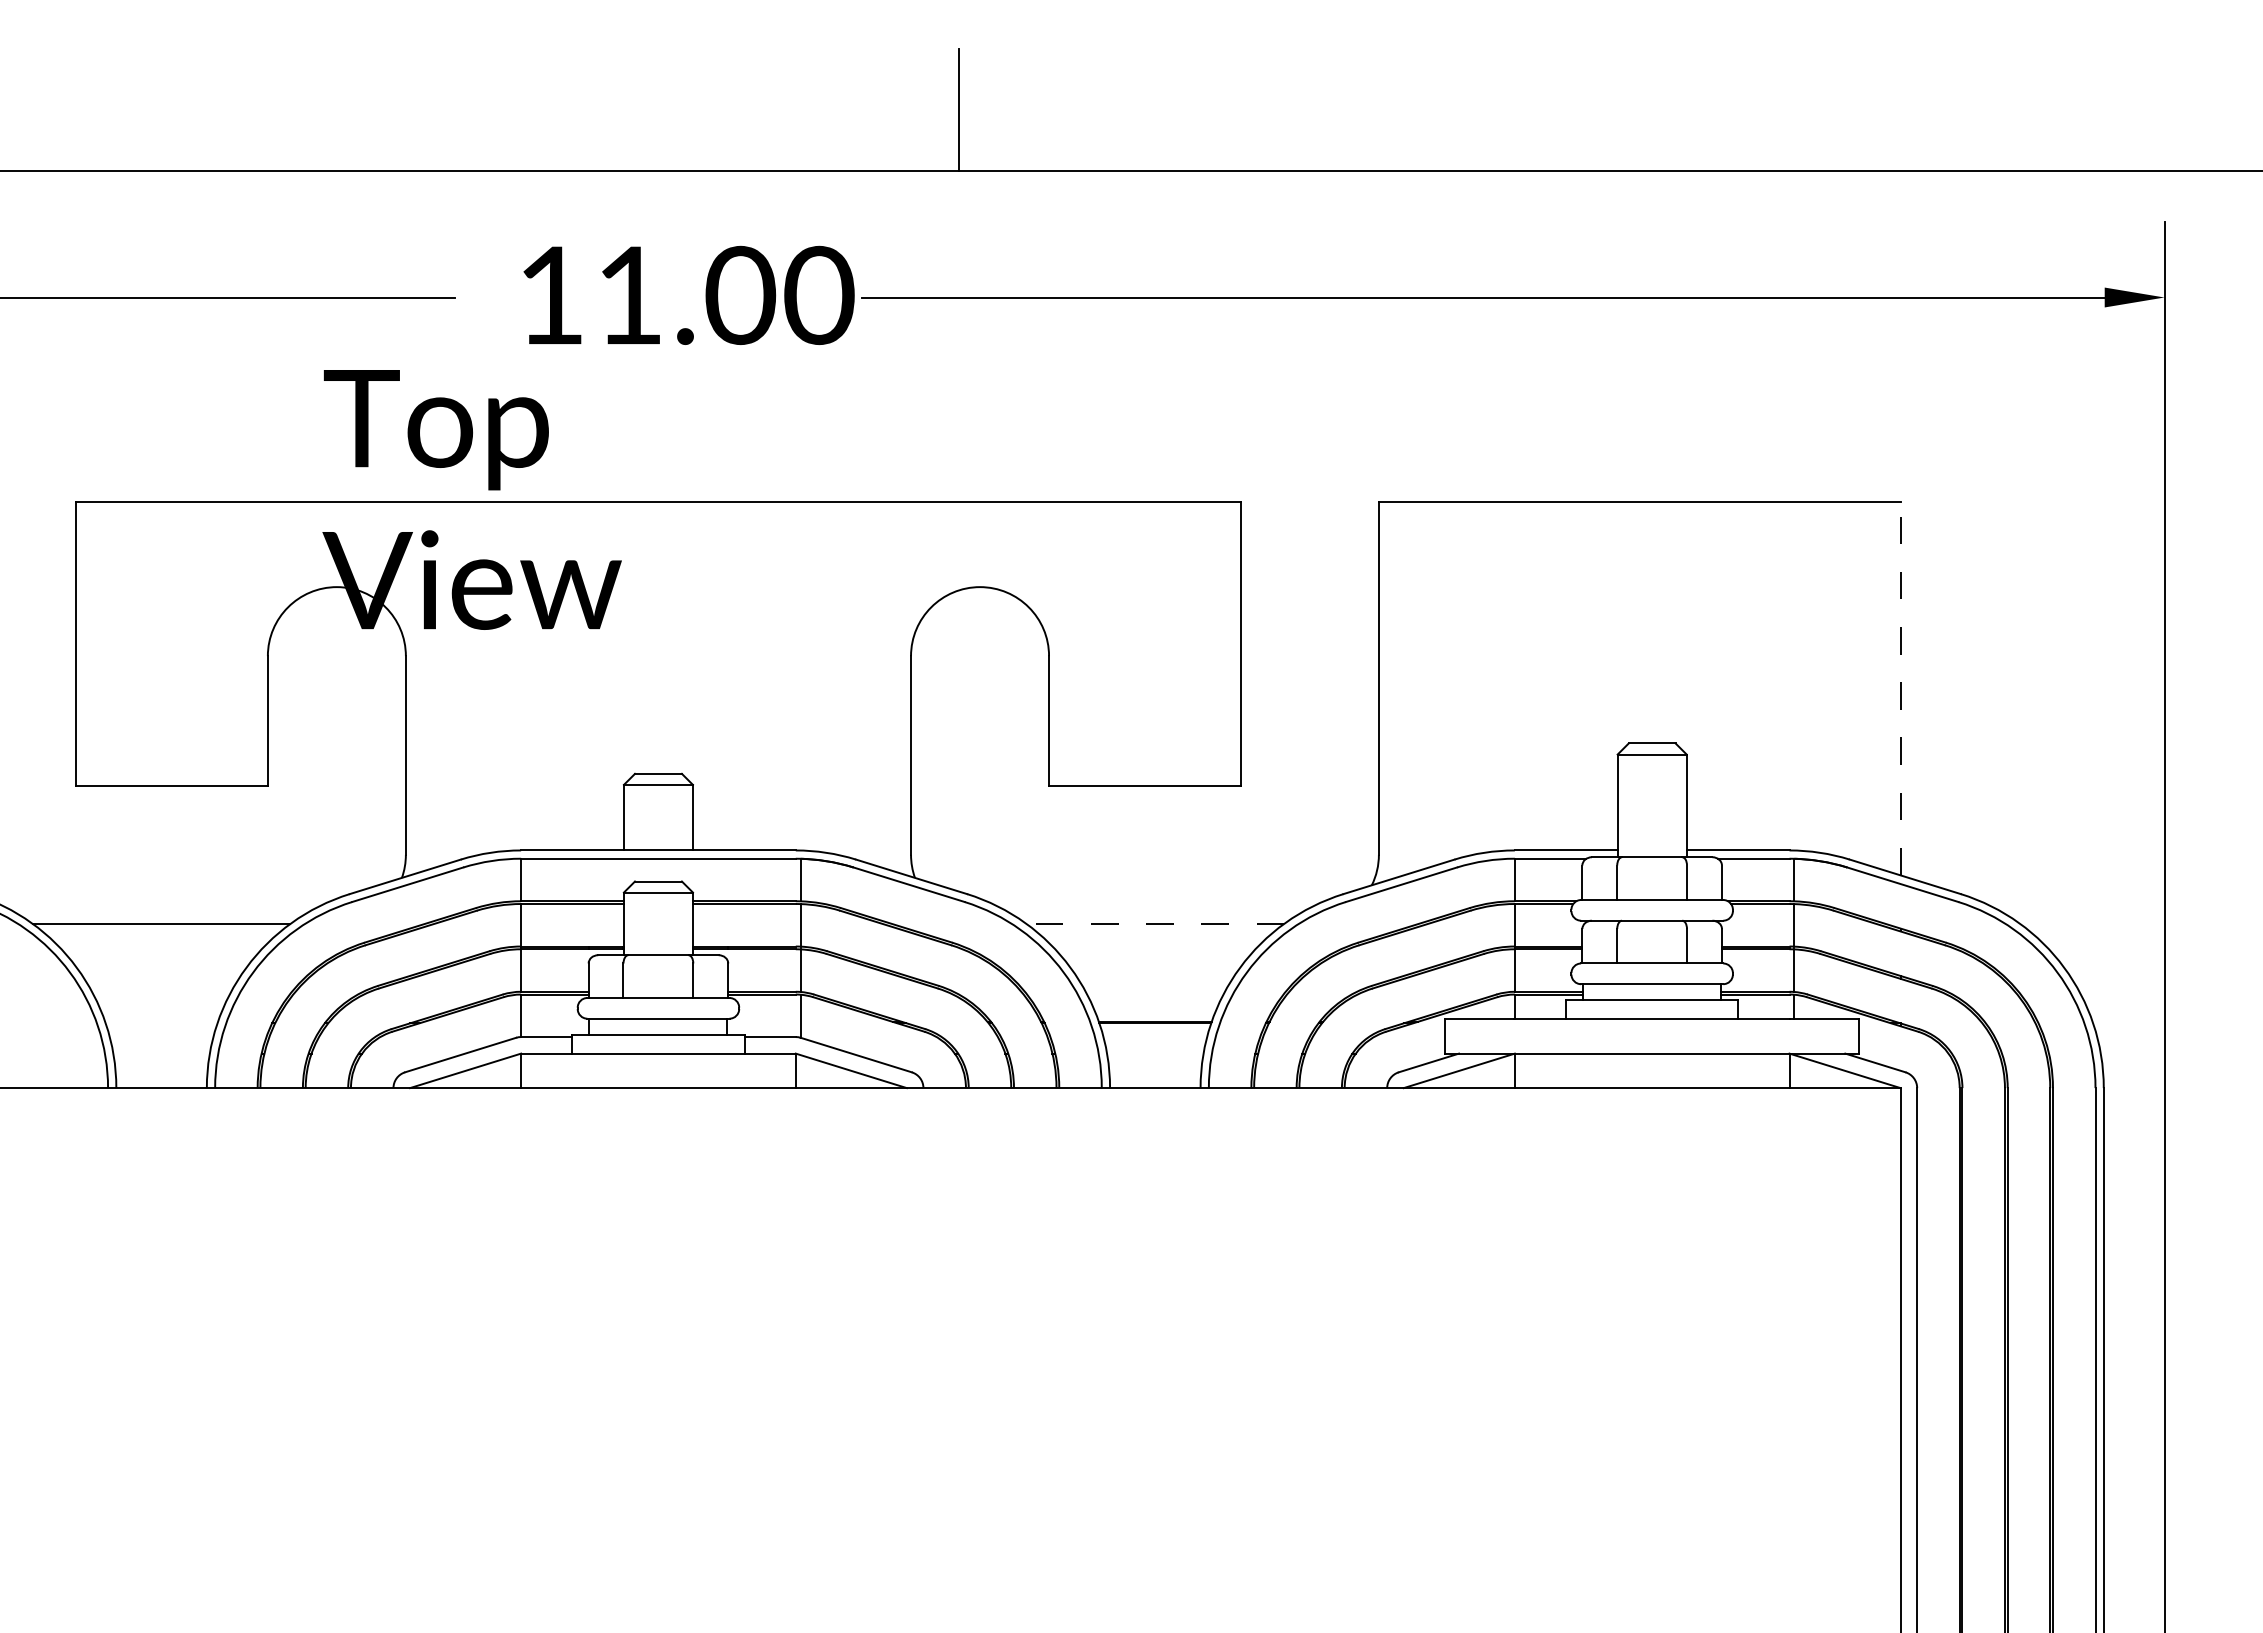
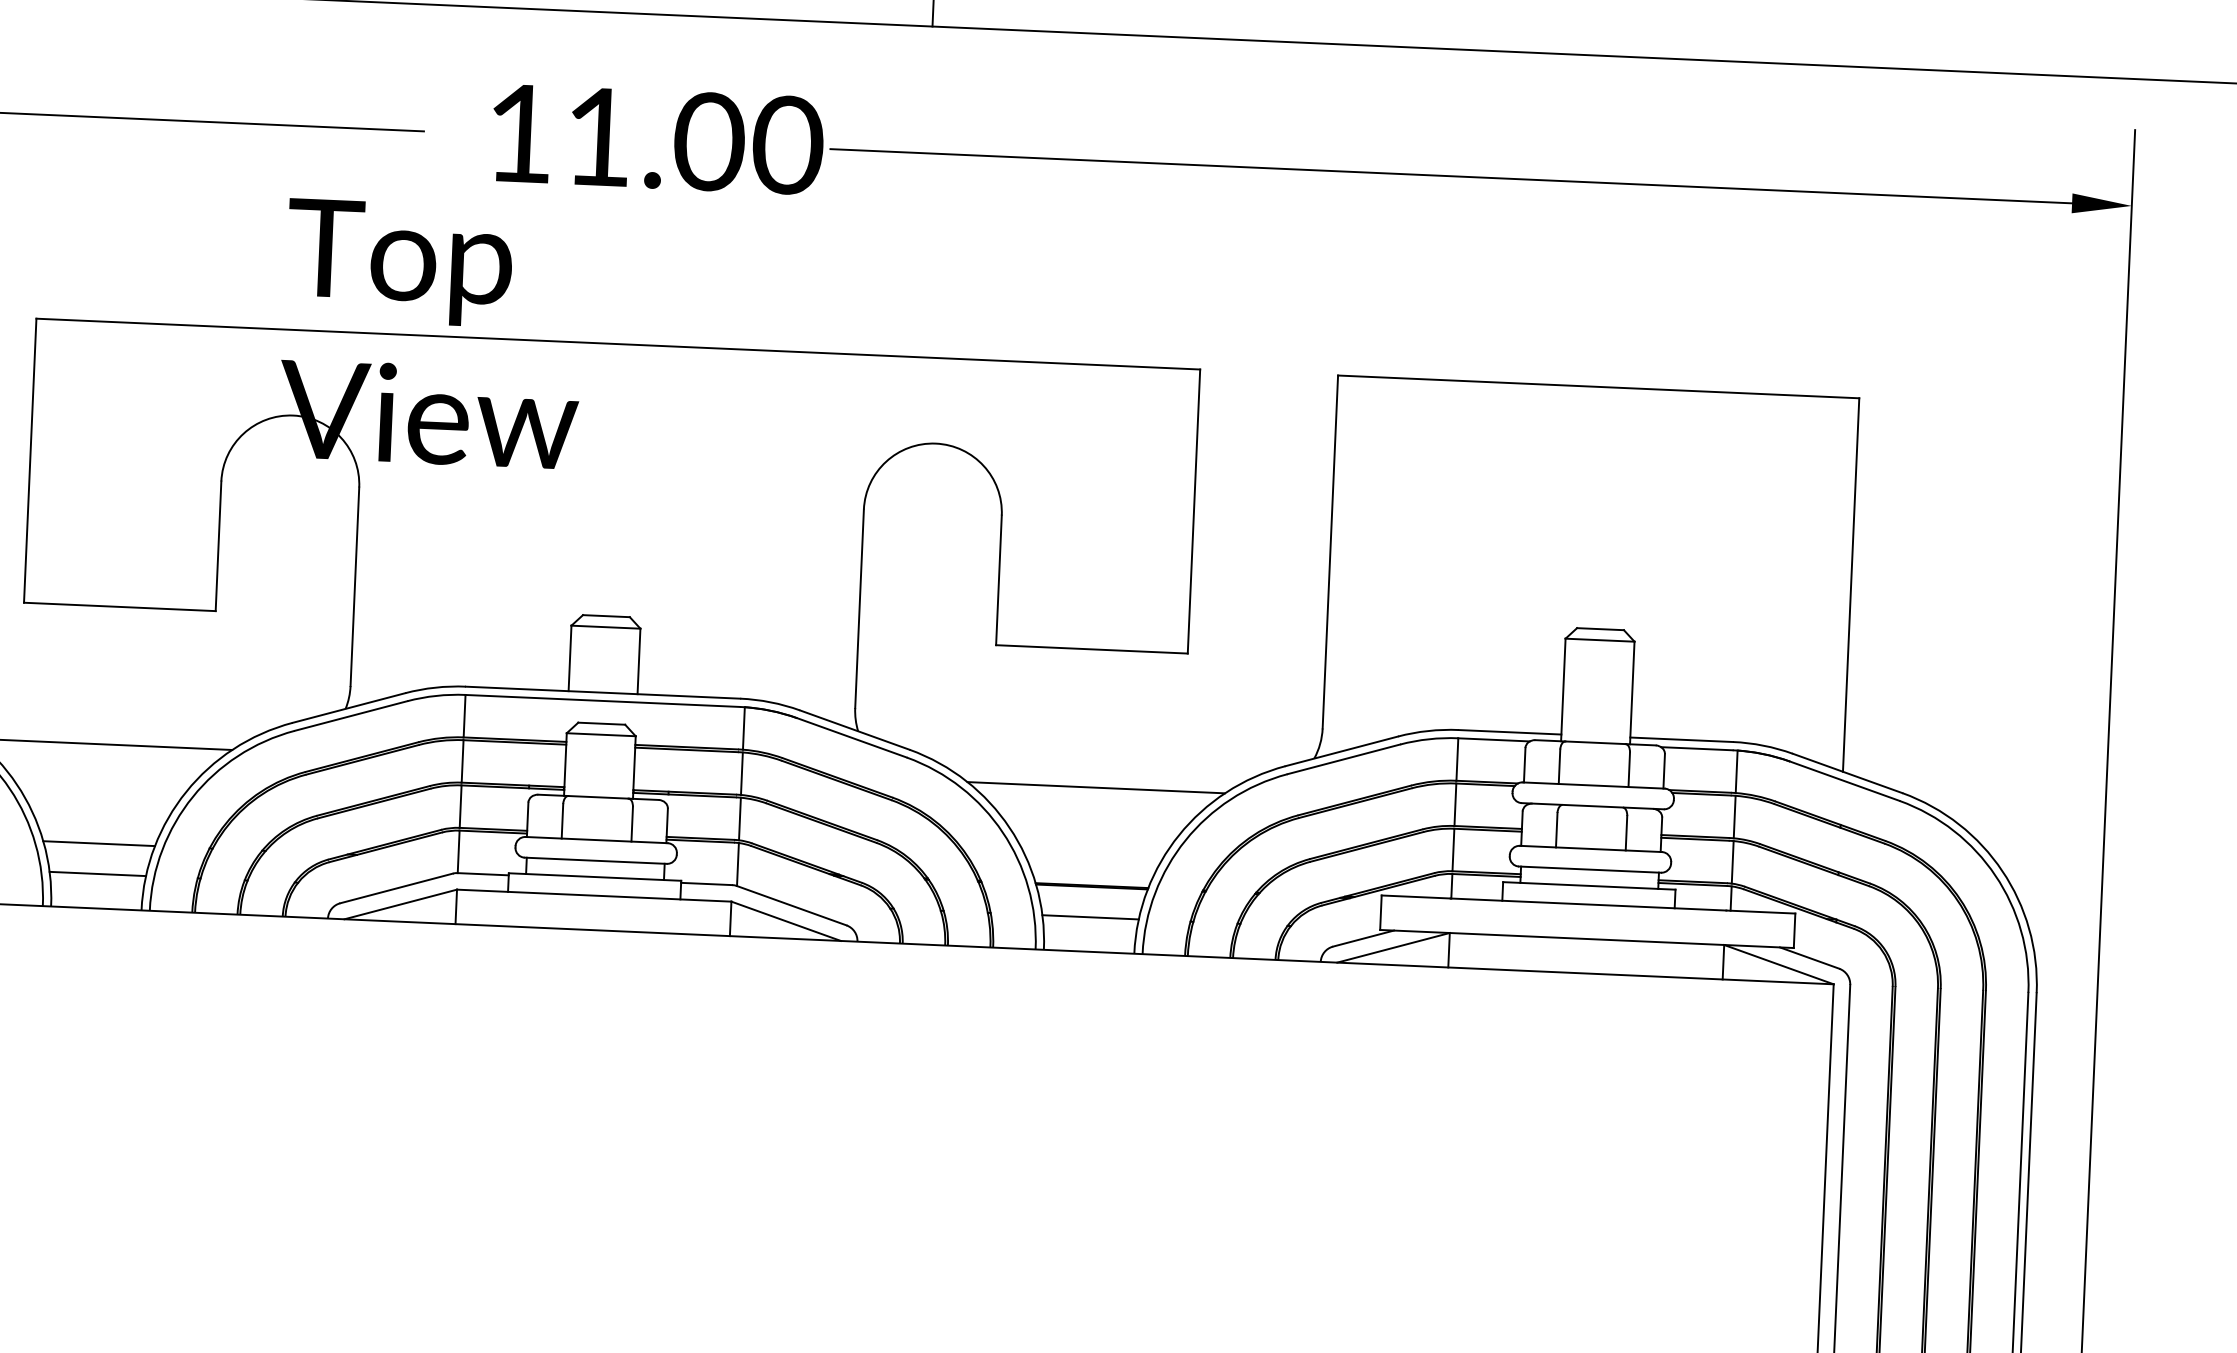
line: (1900, 688) -> (1851, 585), dashed -> solid
line: (1155, 923) -> (1096, 787), dashed -> solid
line: (161, 1023) -> (99, 843), added
line: (161, 1053) -> (97, 873), added
line: (1155, 1053) -> (1090, 917), added

